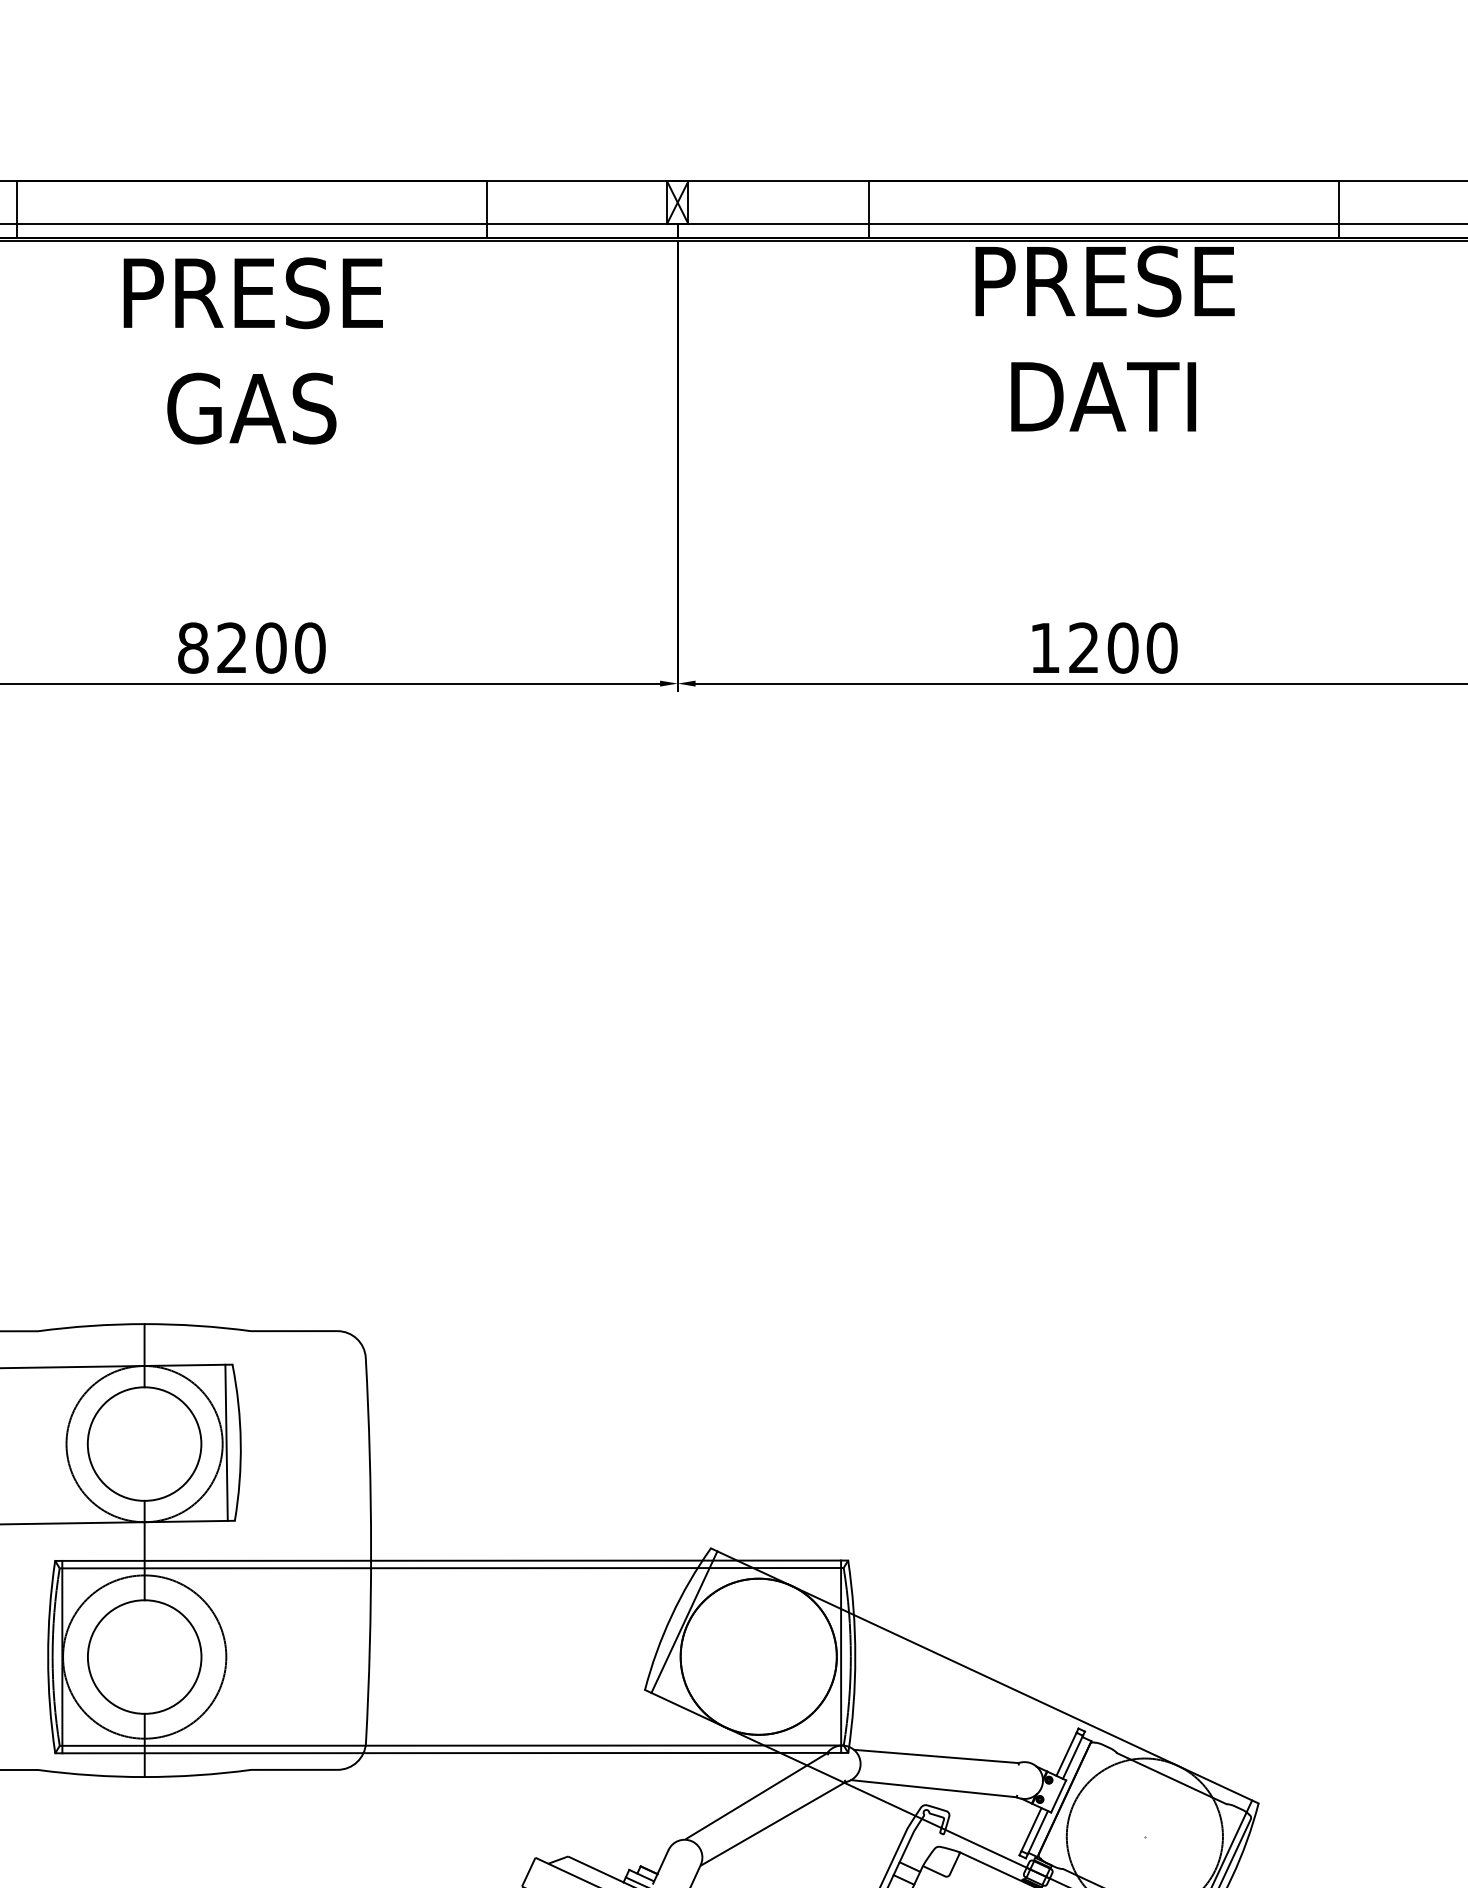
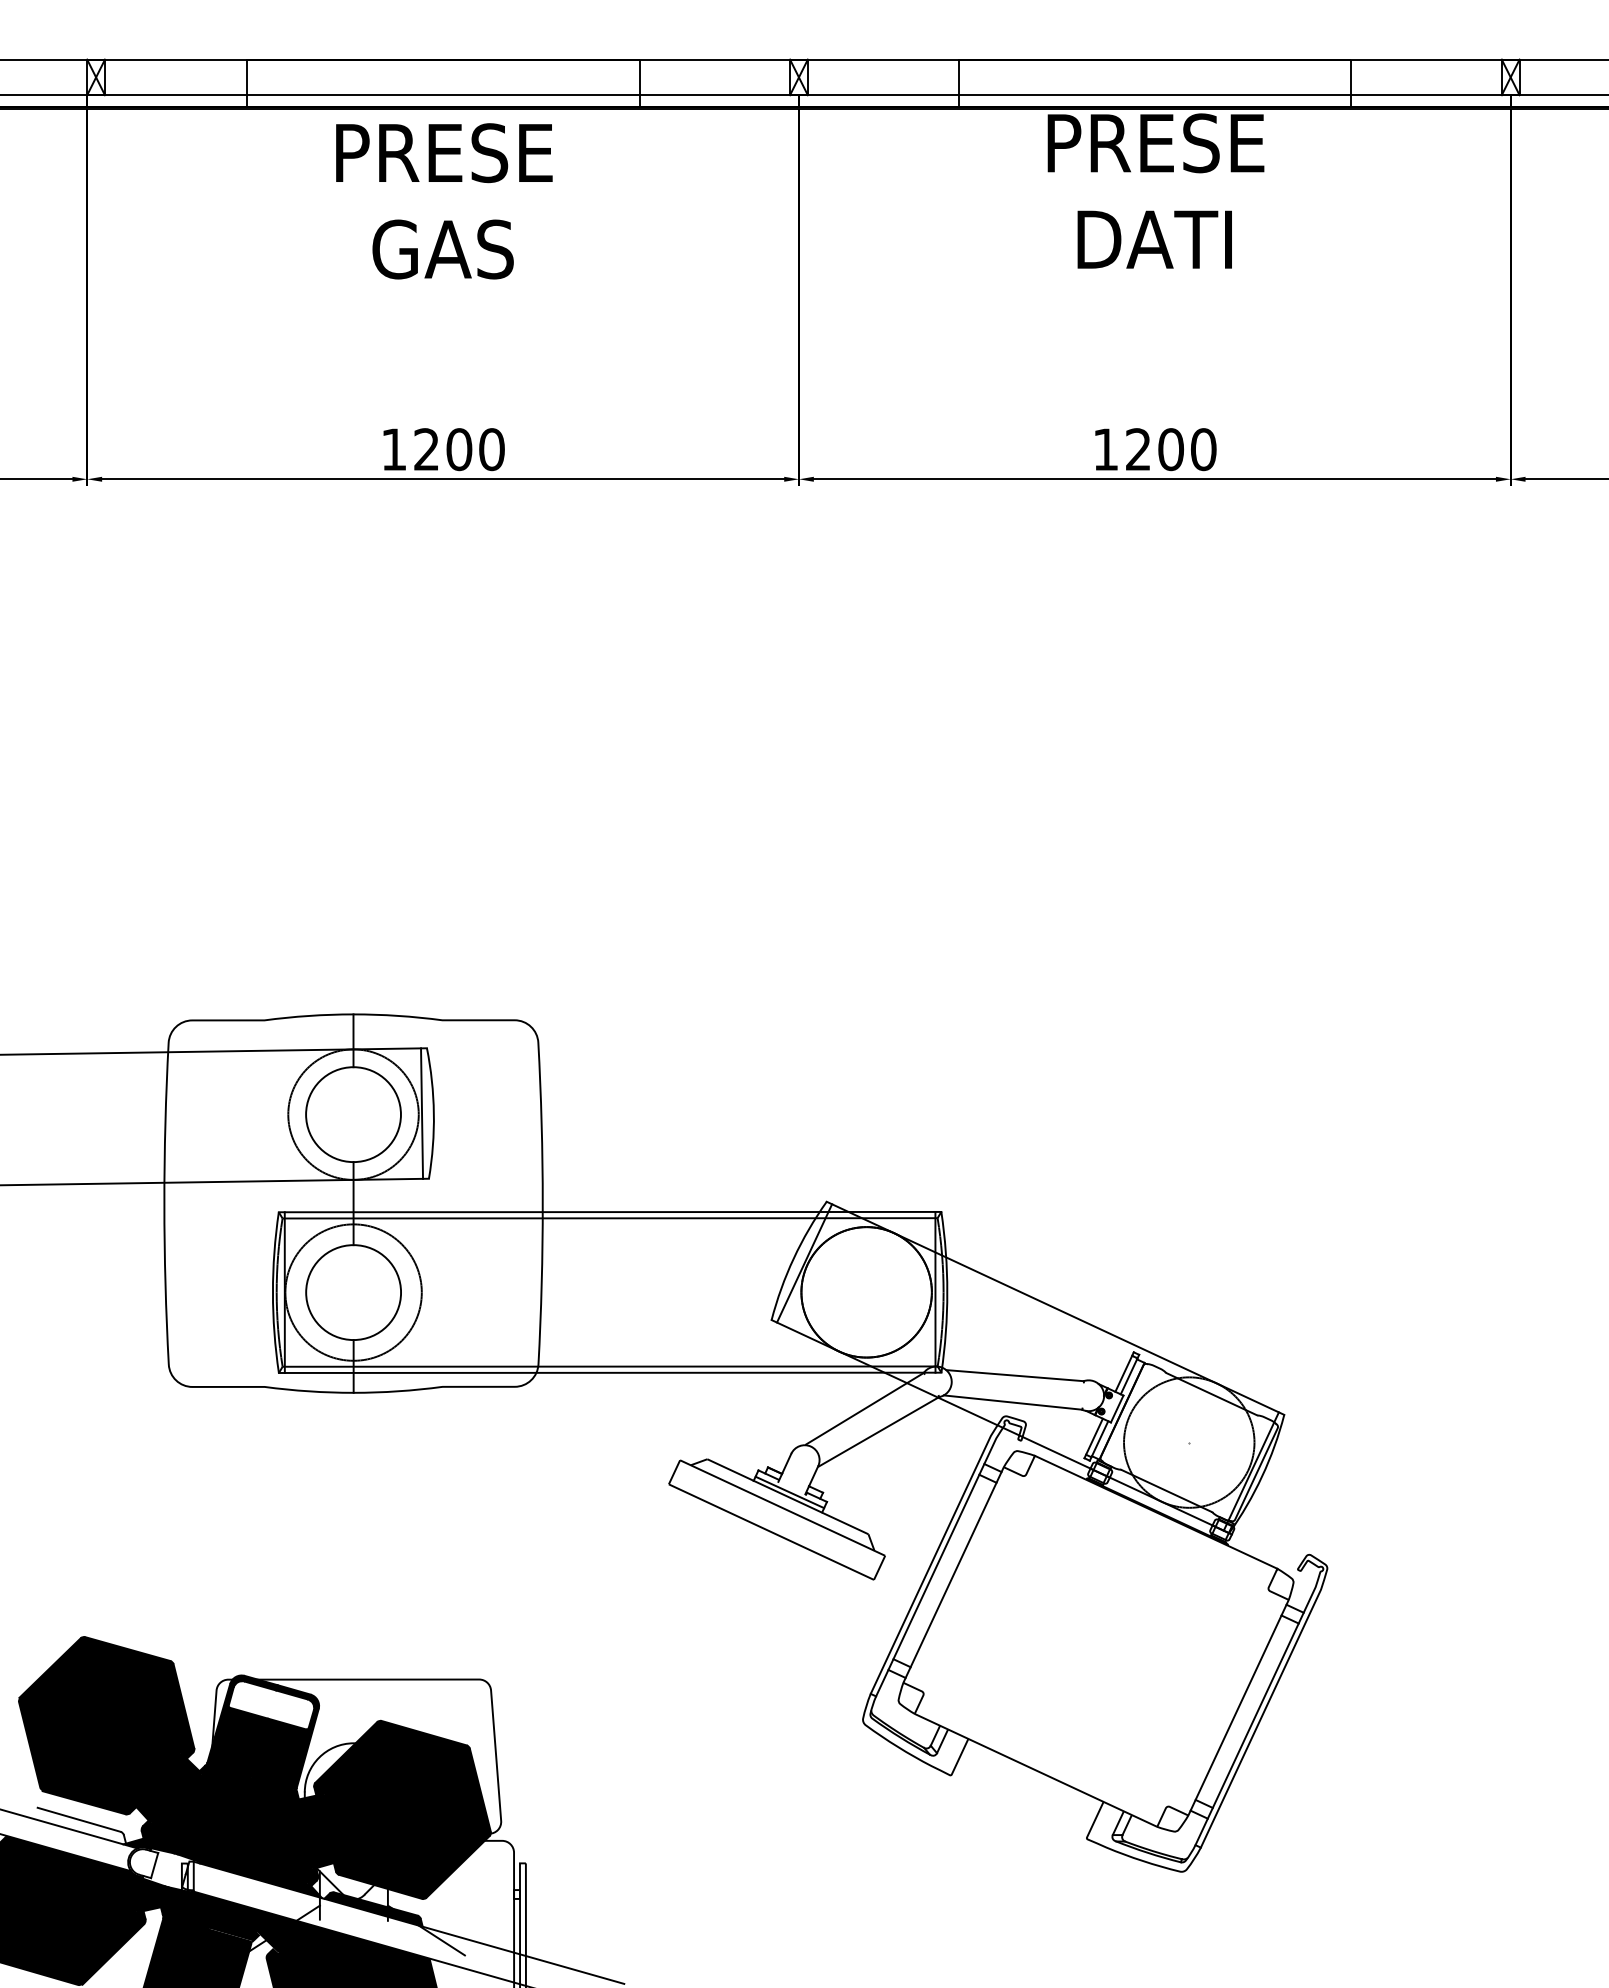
text: (192, 647) -> (393, 449), 8200 -> 1200

